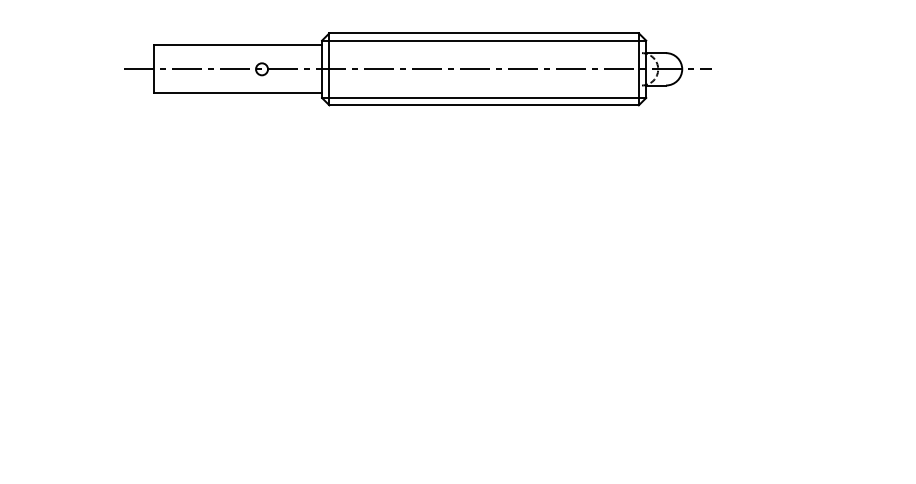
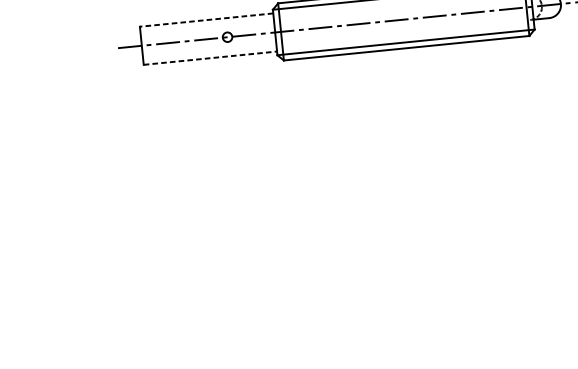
line: (237, 45) -> (206, 20), solid -> dashed
line: (238, 93) -> (210, 58), solid -> dashed

